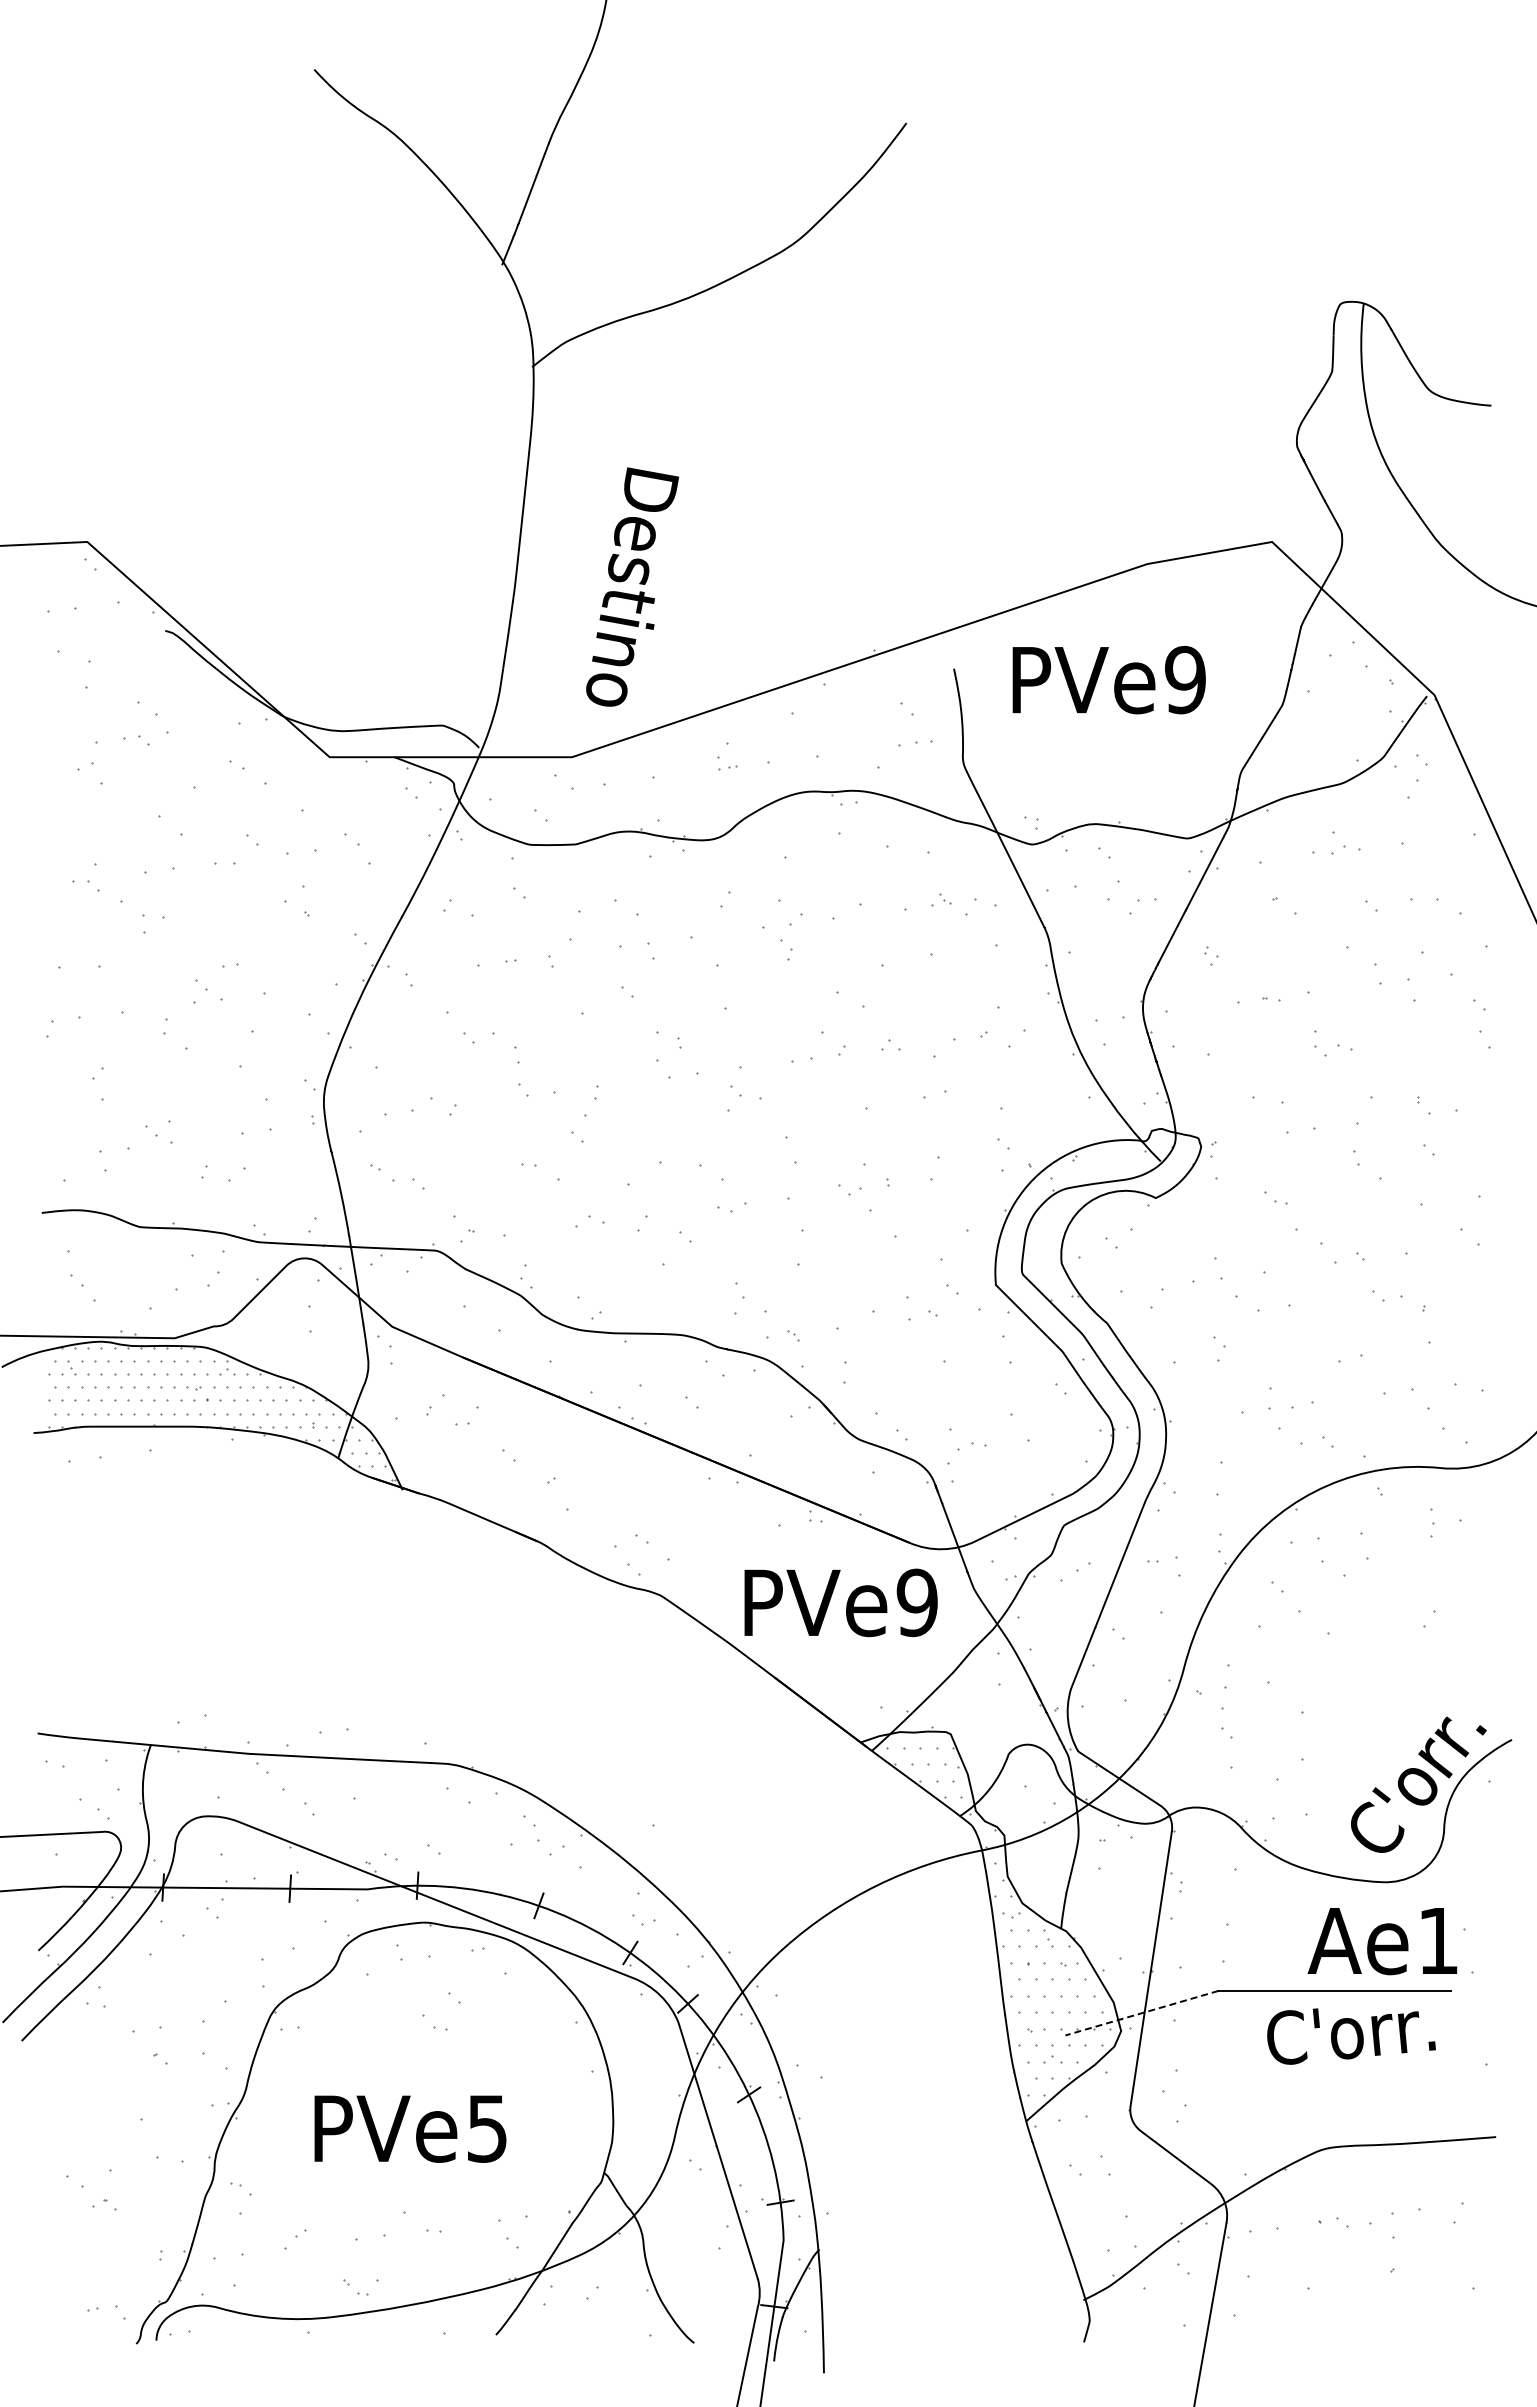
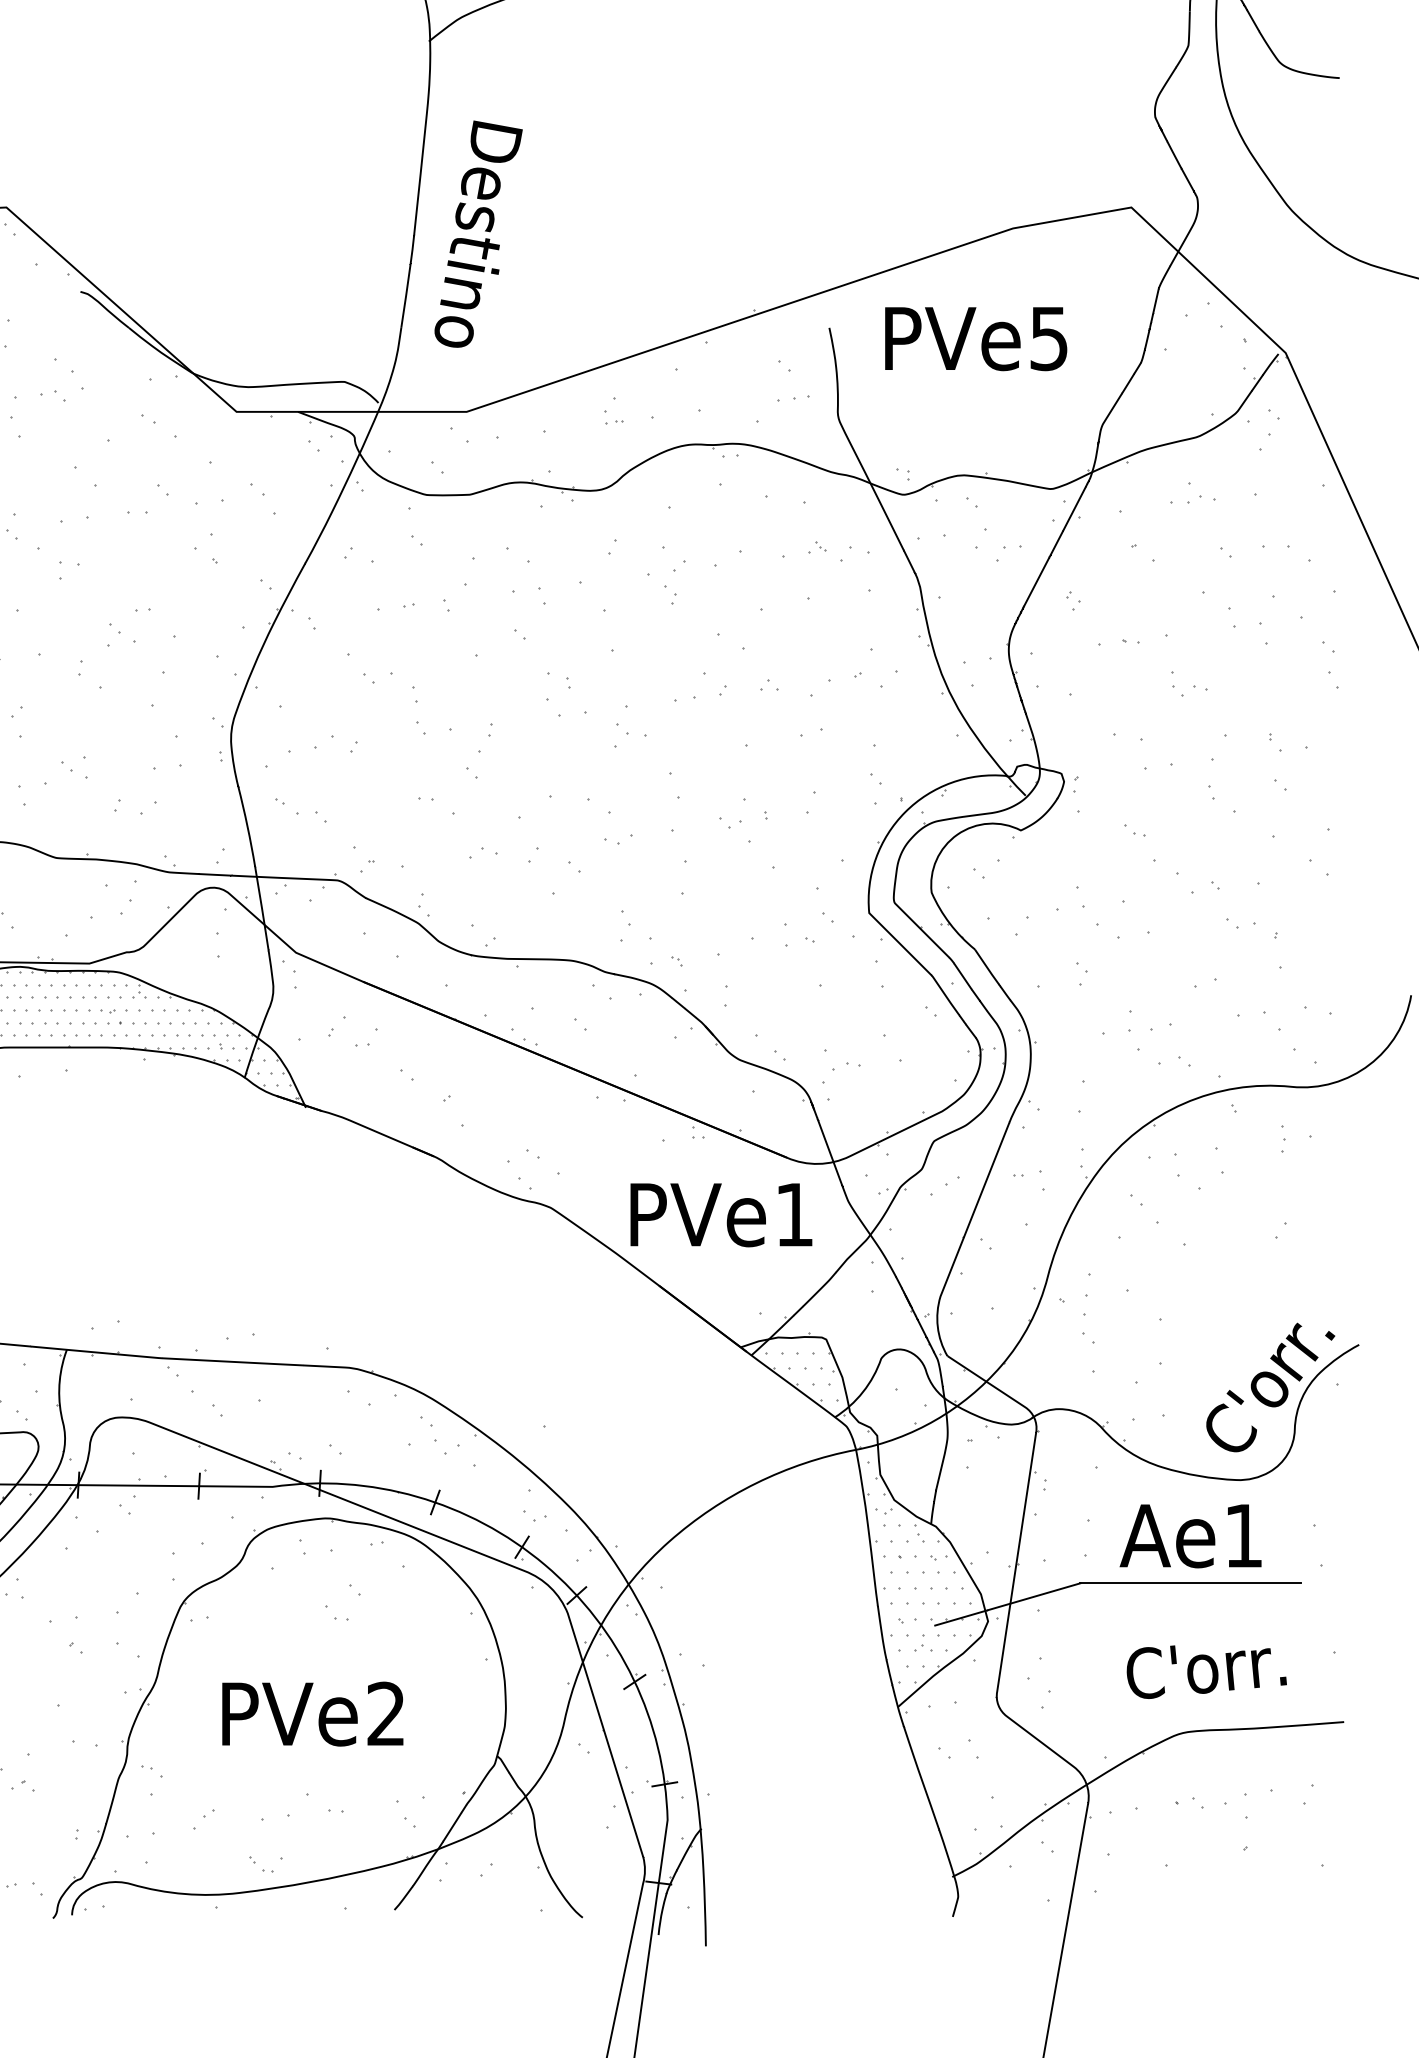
text: (632, 586) -> (478, 233), moved
text: (1185, 680) -> (1049, 339), PVe9 -> PVe5
text: (916, 1602) -> (793, 1214), PVe9 -> PVe1
text: (1382, 1941) -> (1190, 1536), moved
line: (1141, 2013) -> (1007, 1604), dashed -> solid
text: (1351, 2036) -> (1206, 1672), moved
text: (486, 2128) -> (385, 1713), PVe5 -> PVe2

